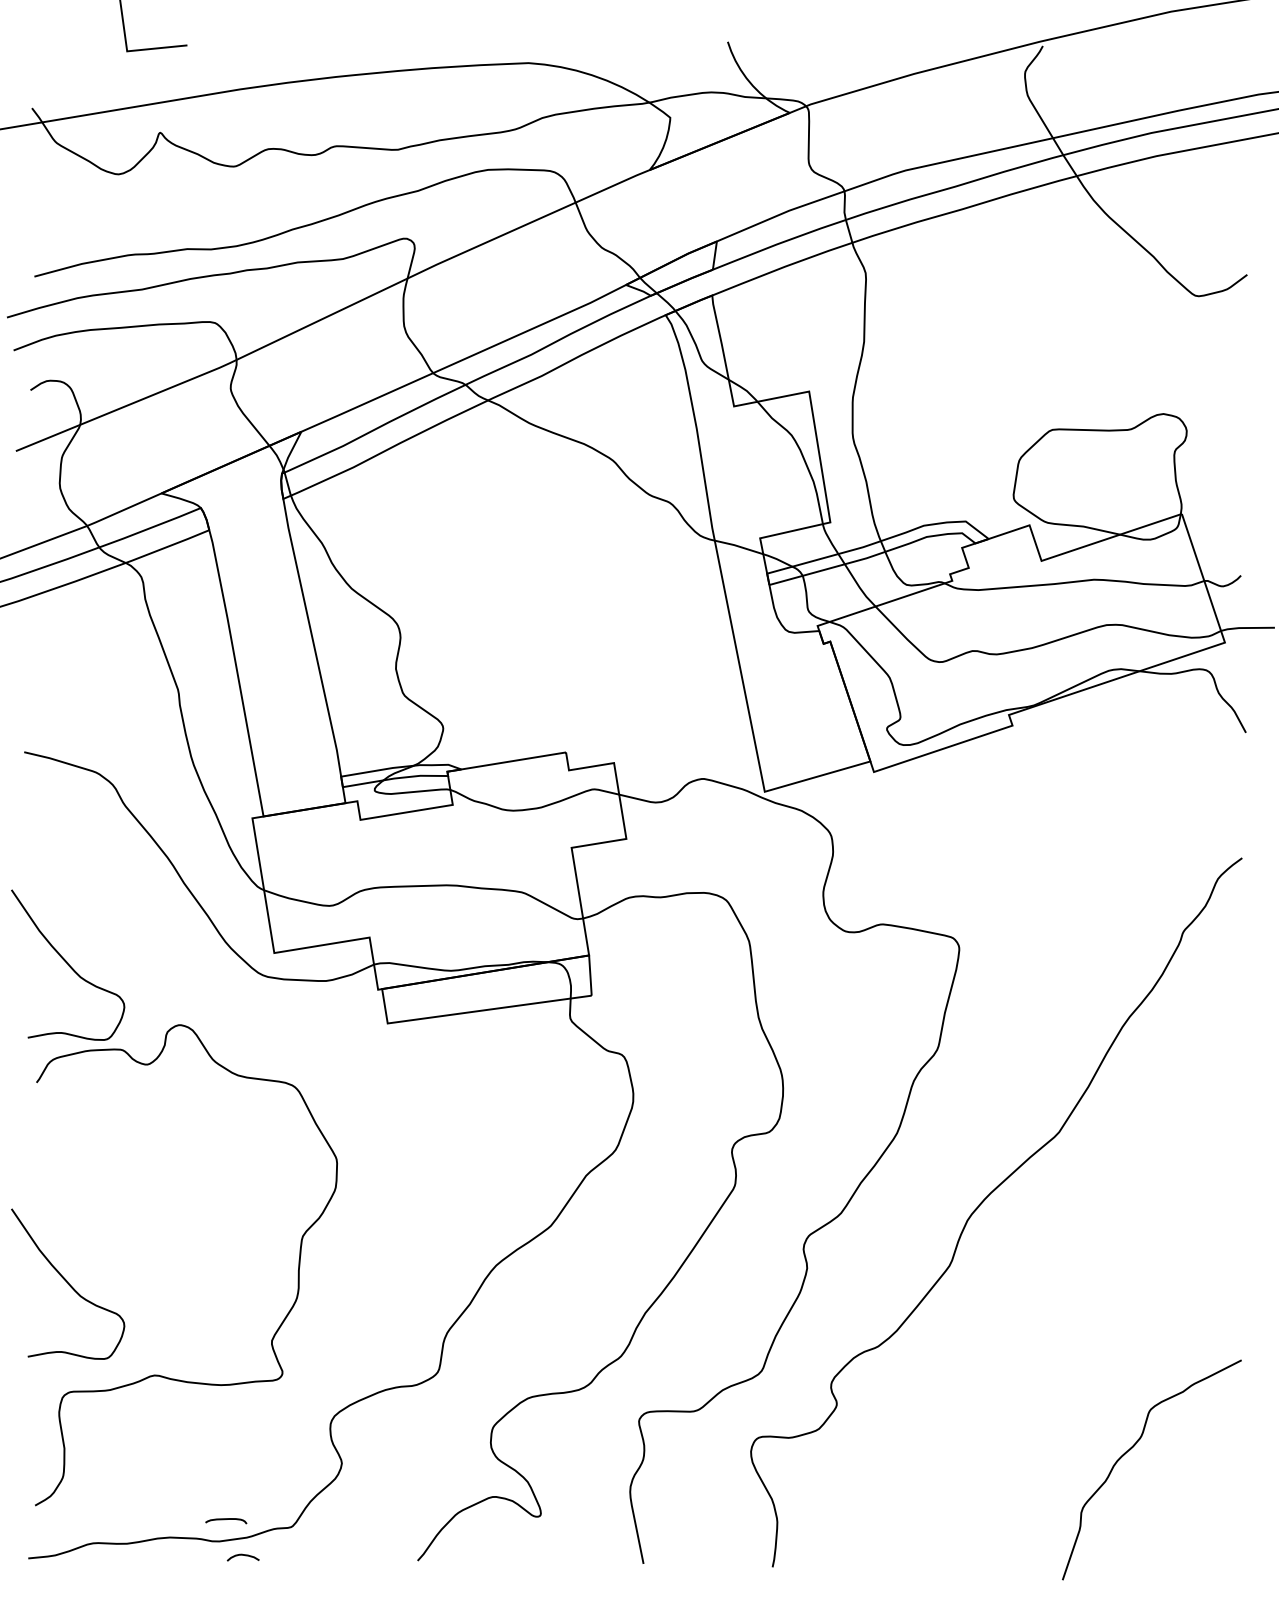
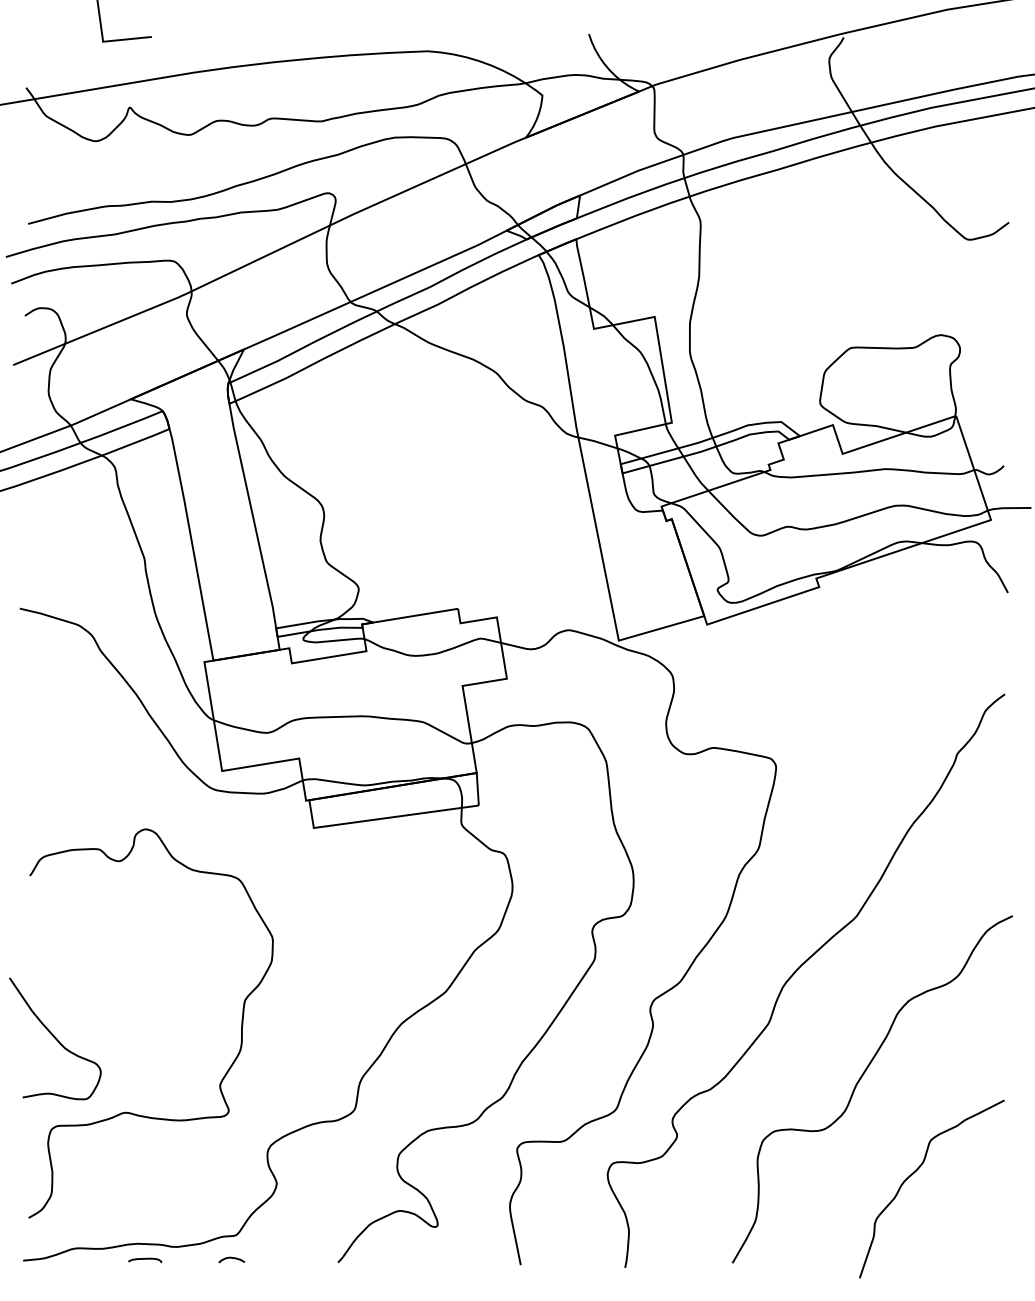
curve: (68, 964) -> (55, 780), removed
curve: (1063, 1335) -> (860, 1080), added
curve: (226, 1519) -> (145, 1259), moved
curve: (242, 1555) -> (231, 1258), moved

